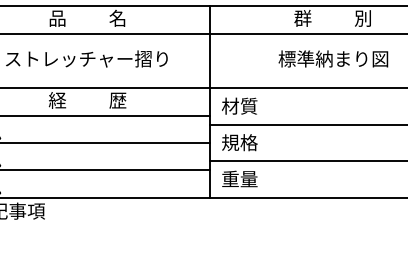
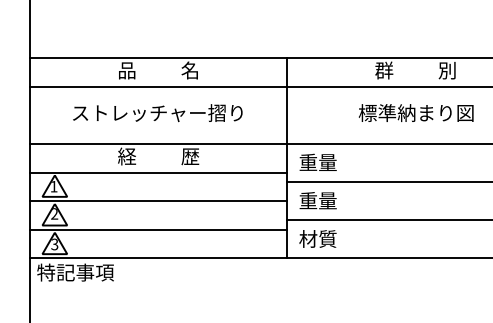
text: (239, 106) -> (317, 162), 材質 -> 重量
text: (239, 142) -> (317, 200), 規格 -> 重量
text: (239, 178) -> (317, 238), 重量 -> 材質

